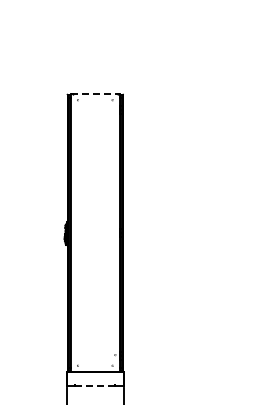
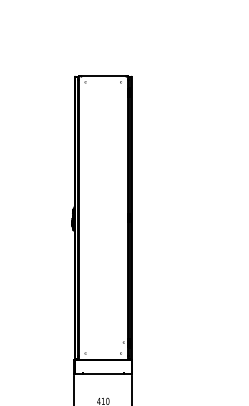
line: (95, 94) -> (103, 76), dashed -> solid
line: (95, 385) -> (103, 373), dashed -> solid

